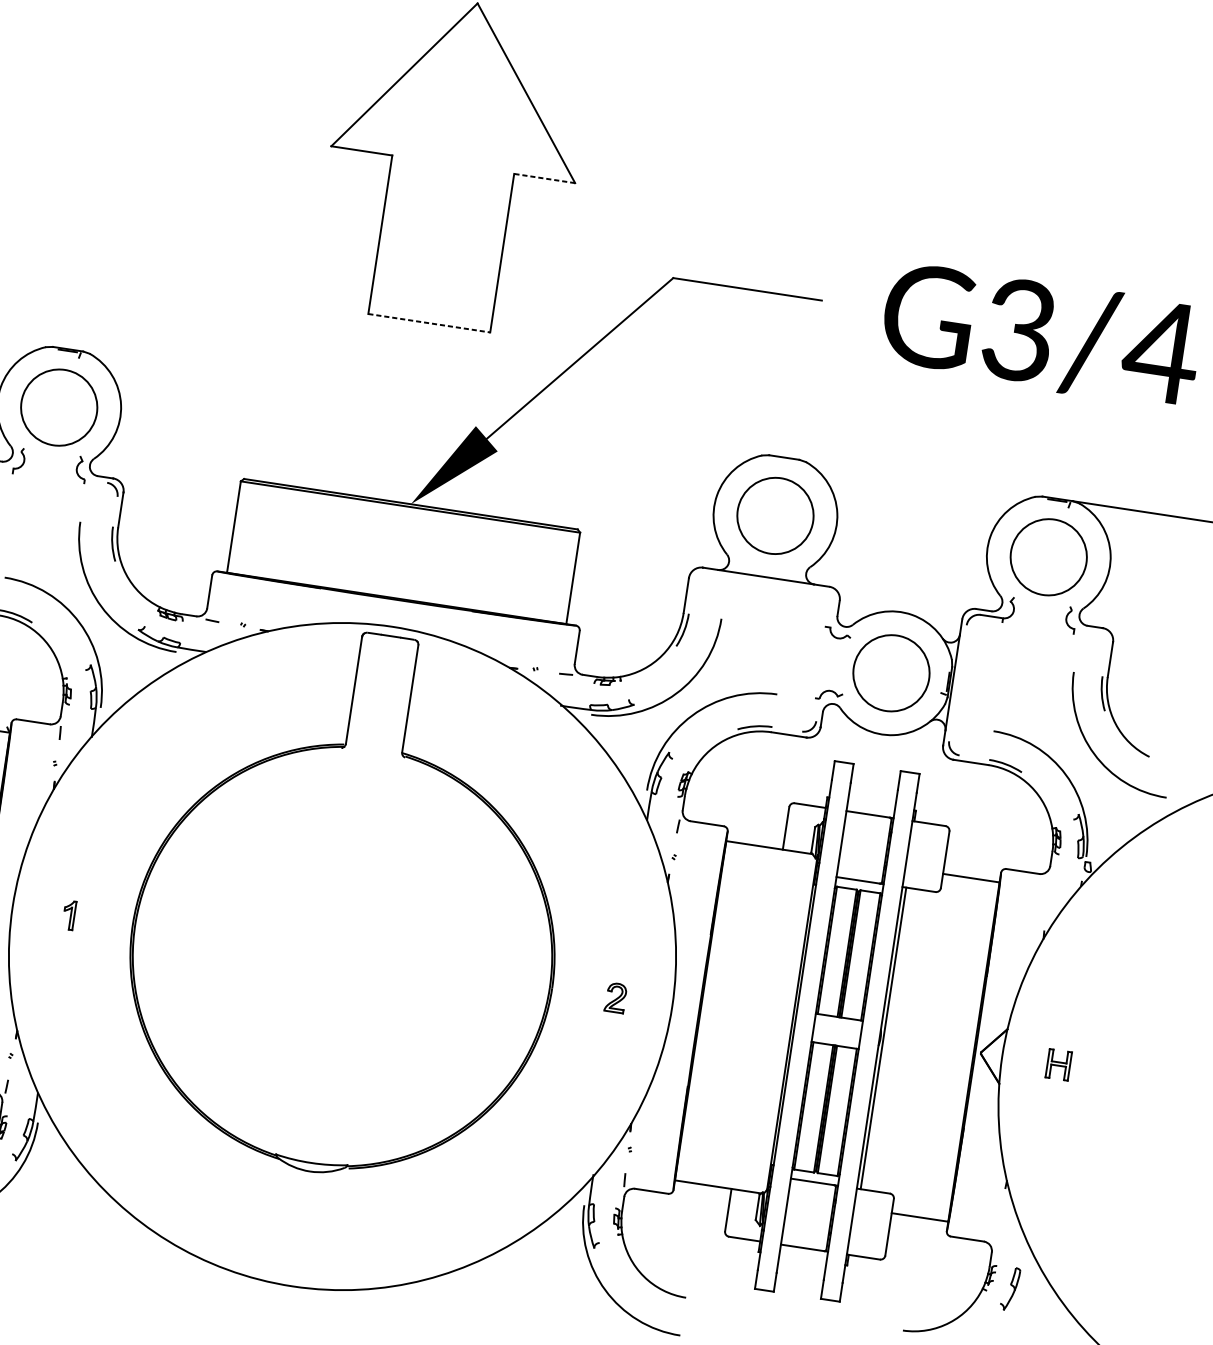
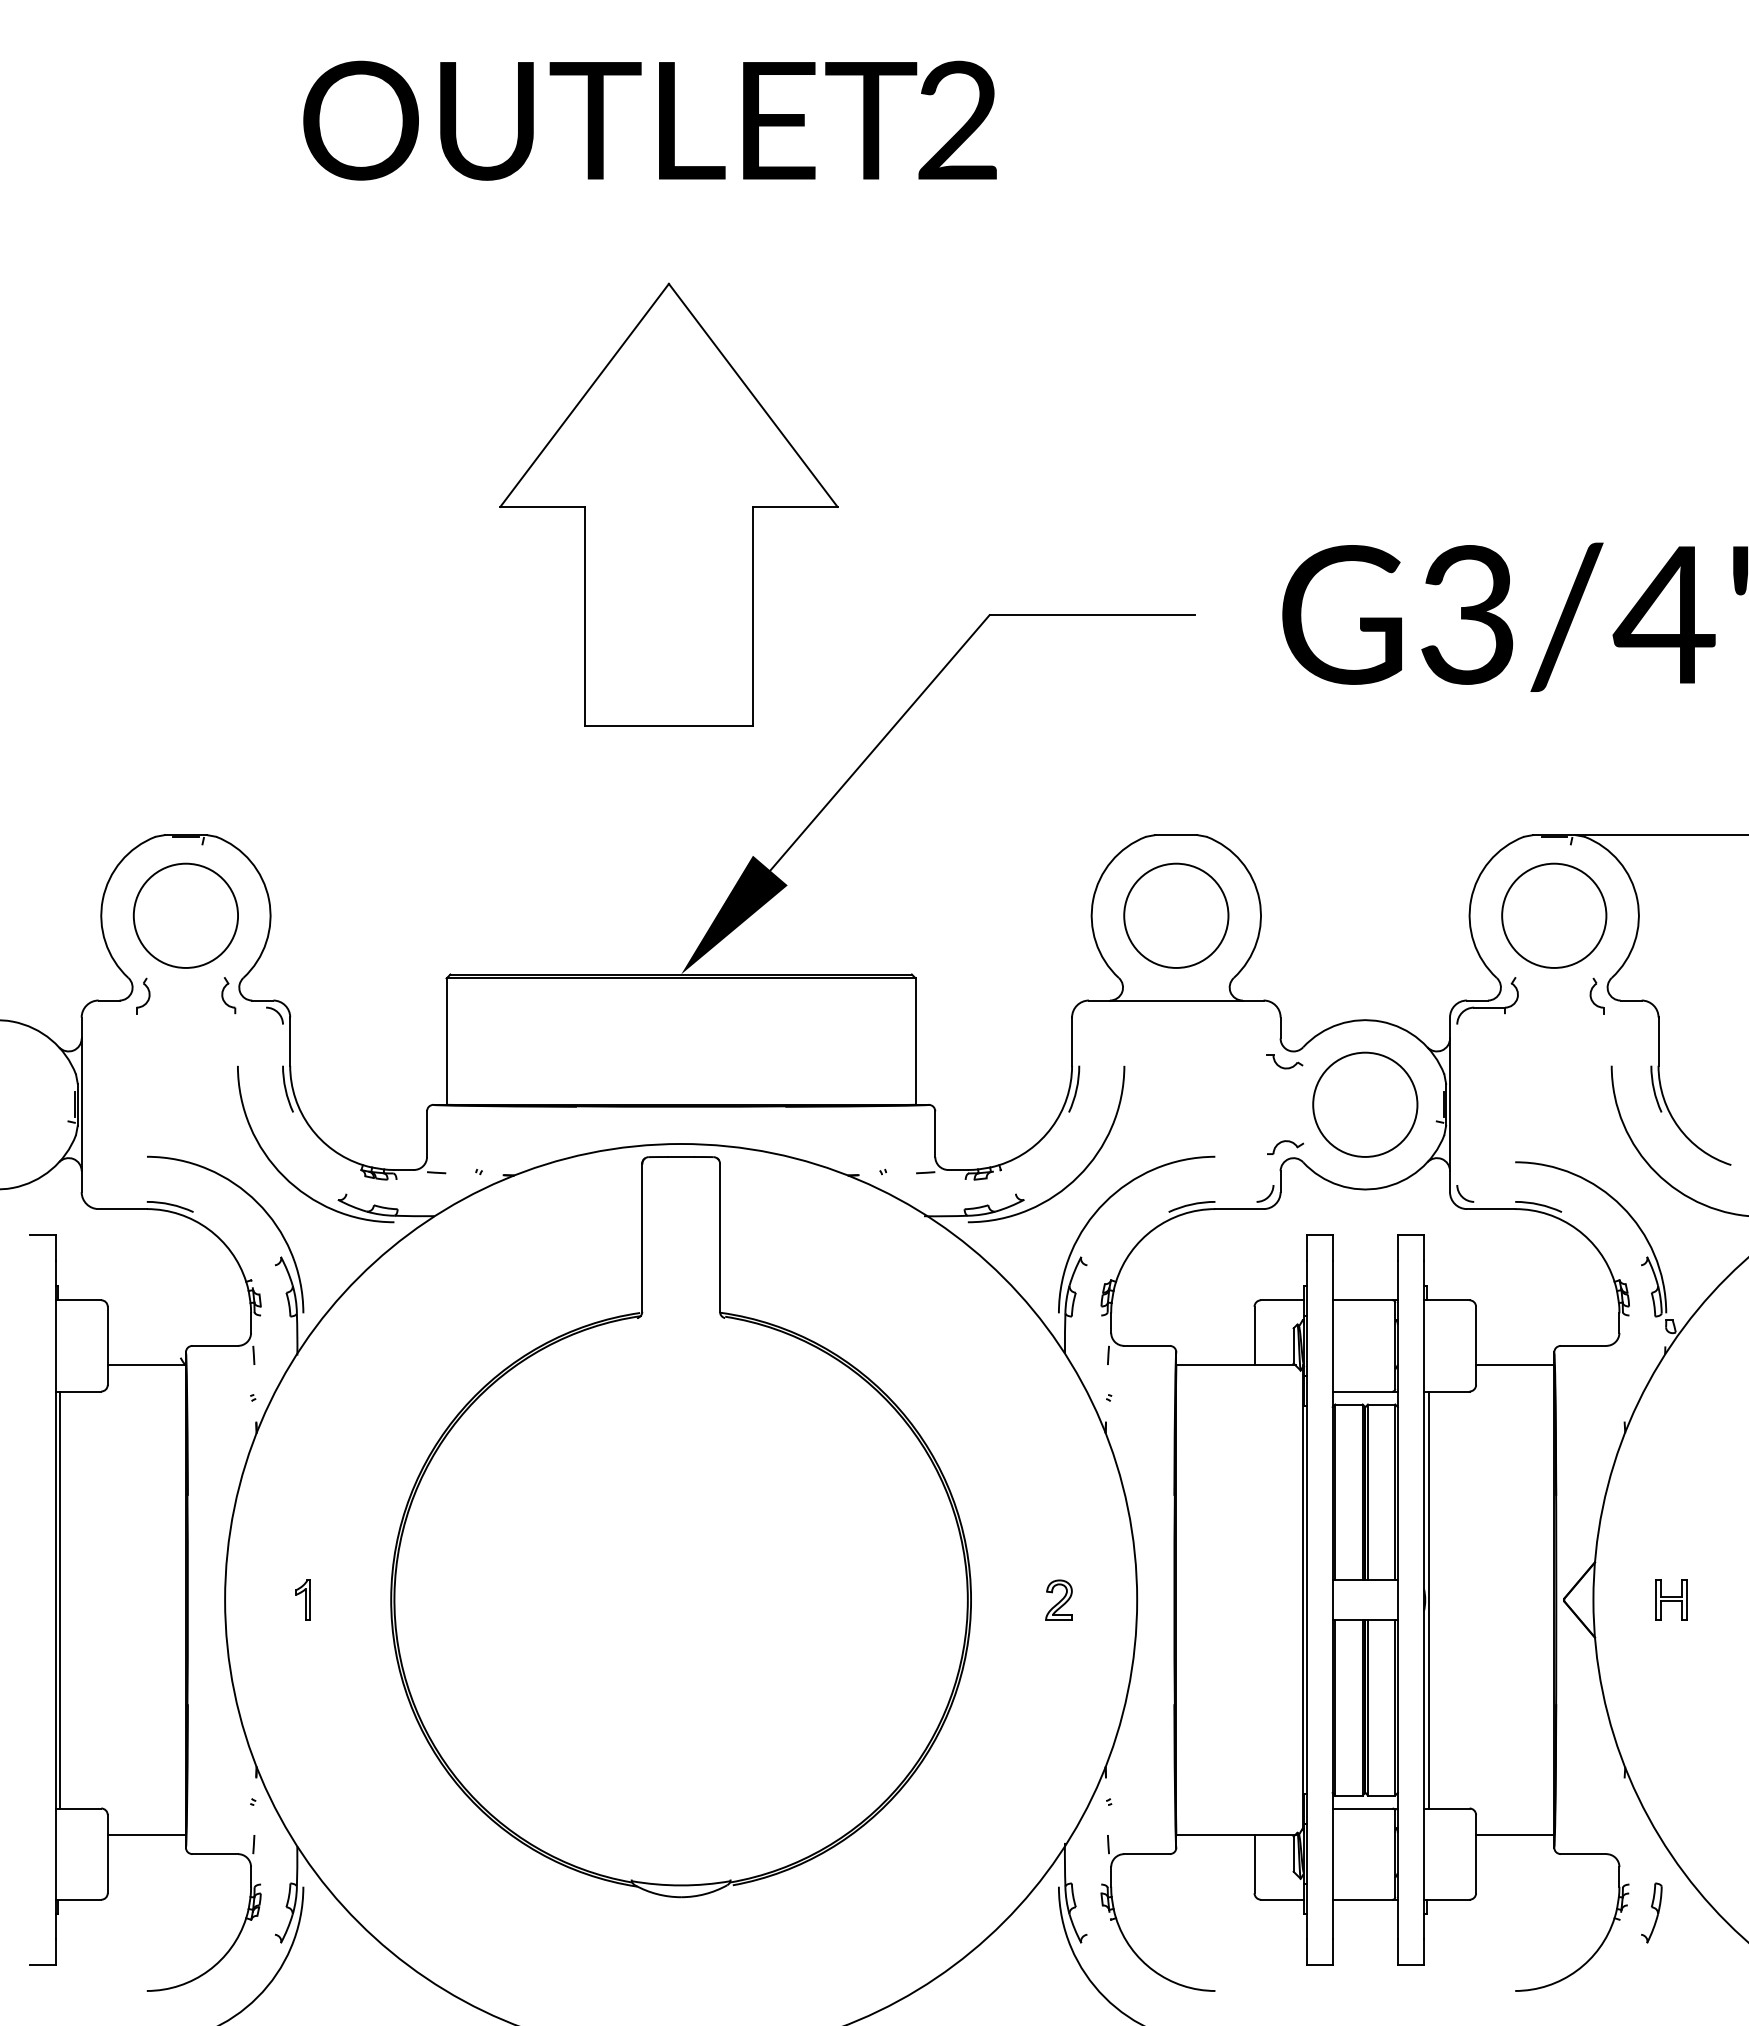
line: (544, 178) -> (794, 506), dashed -> solid
line: (429, 323) -> (669, 726), dashed -> solid

